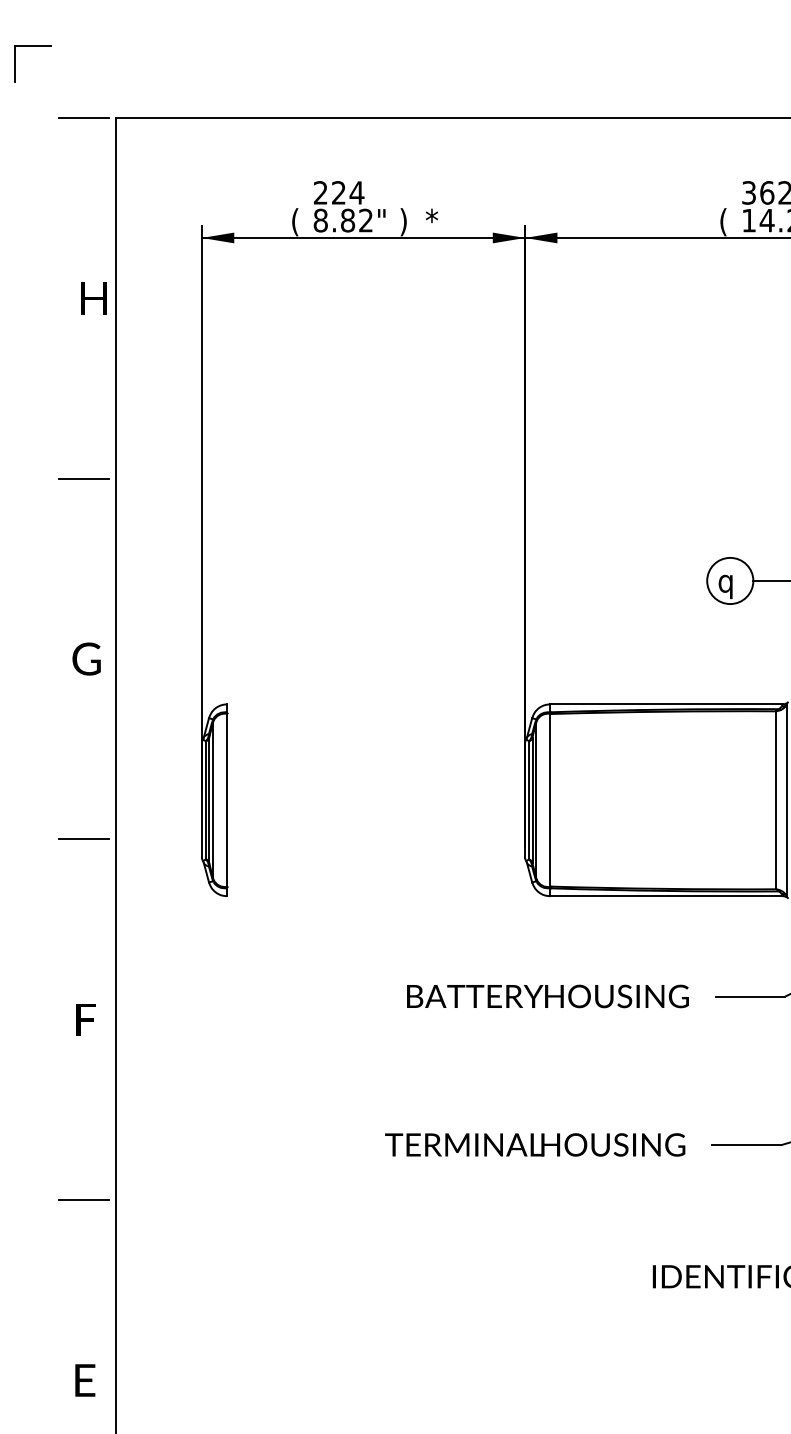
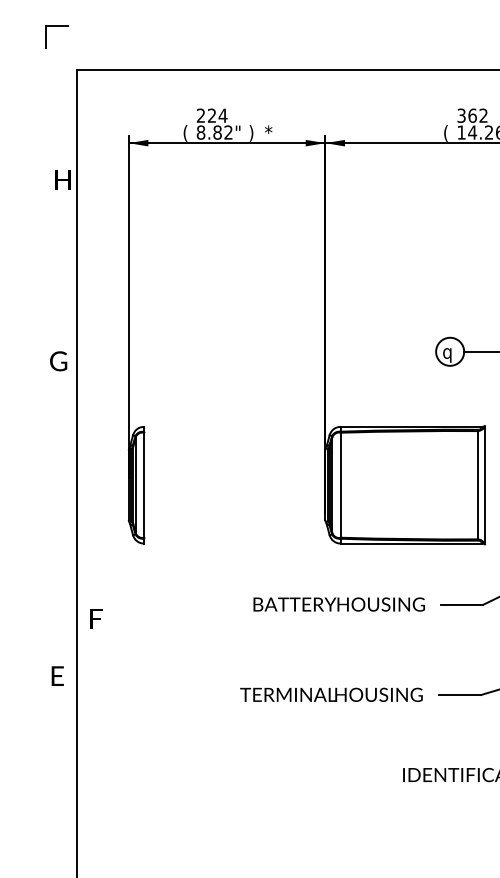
part: (32, 46) -> (56, 26), moved
line: (83, 118) -> (56, 70), removed
line: (83, 478) -> (56, 289), removed
text: (86, 659) -> (58, 361), moved
line: (83, 840) -> (56, 509), removed
text: (86, 1019) -> (96, 618), moved
line: (83, 1200) -> (56, 728), removed
text: (84, 1379) -> (57, 675), moved

